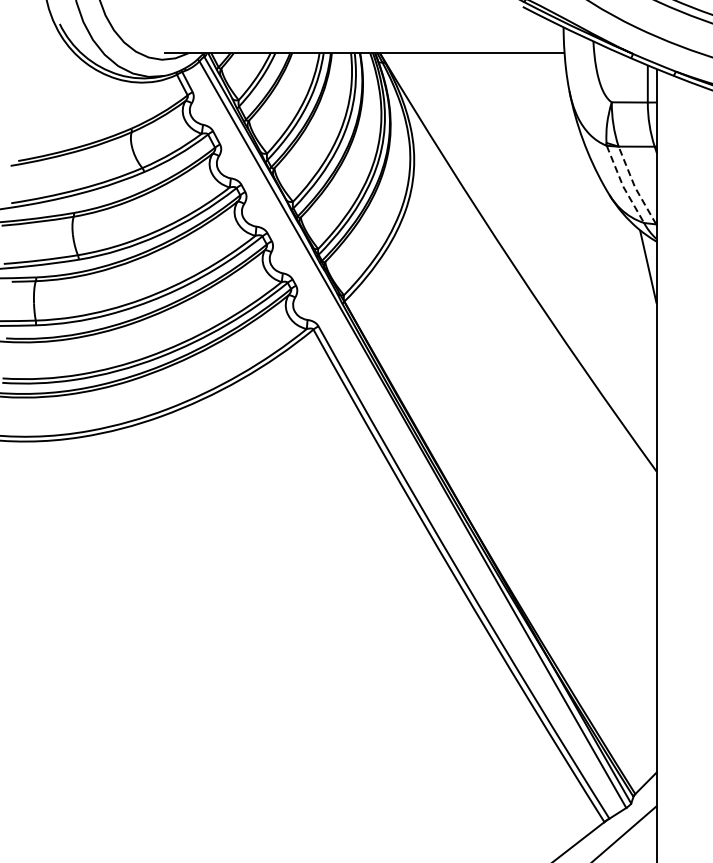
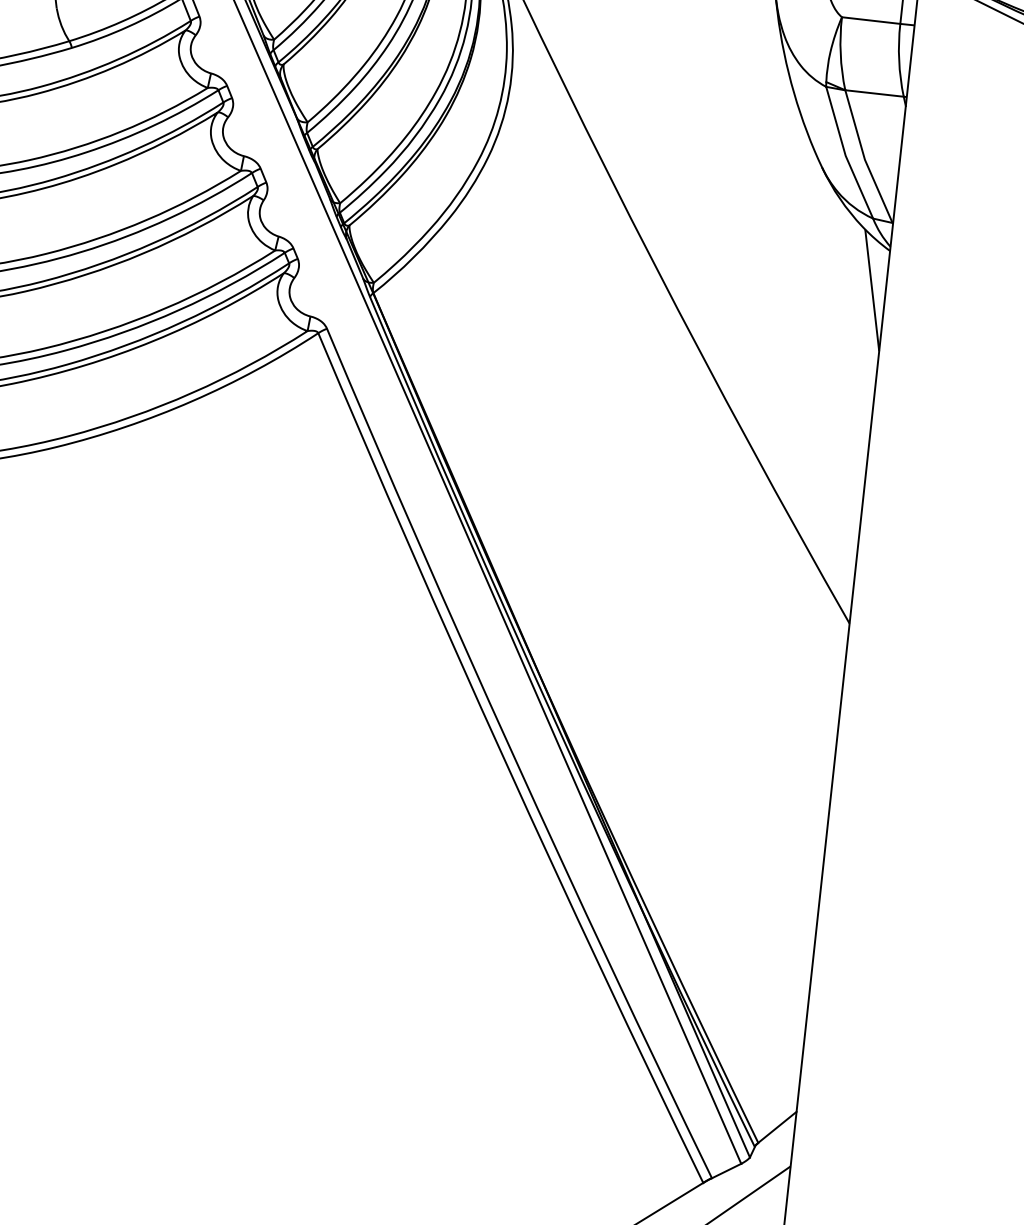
line: (623, 186) -> (846, 155), dashed -> solid
line: (634, 186) -> (863, 157), dashed -> solid

